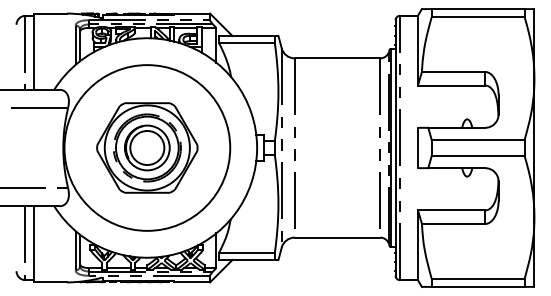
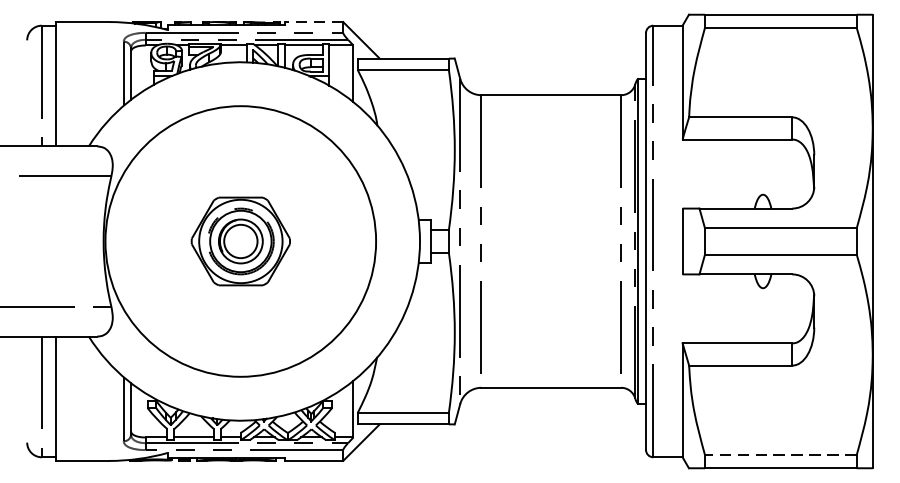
line: (192, 13) -> (314, 21), solid -> dashed
part: (147, 147) -> (241, 240), size x0.6
line: (477, 278) -> (779, 454), solid -> dashed

